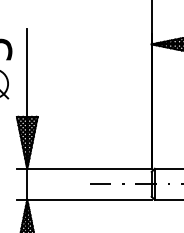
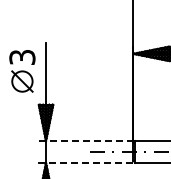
line: (84, 169) -> (86, 141), solid -> dashed
line: (89, 199) -> (89, 162), solid -> dashed

